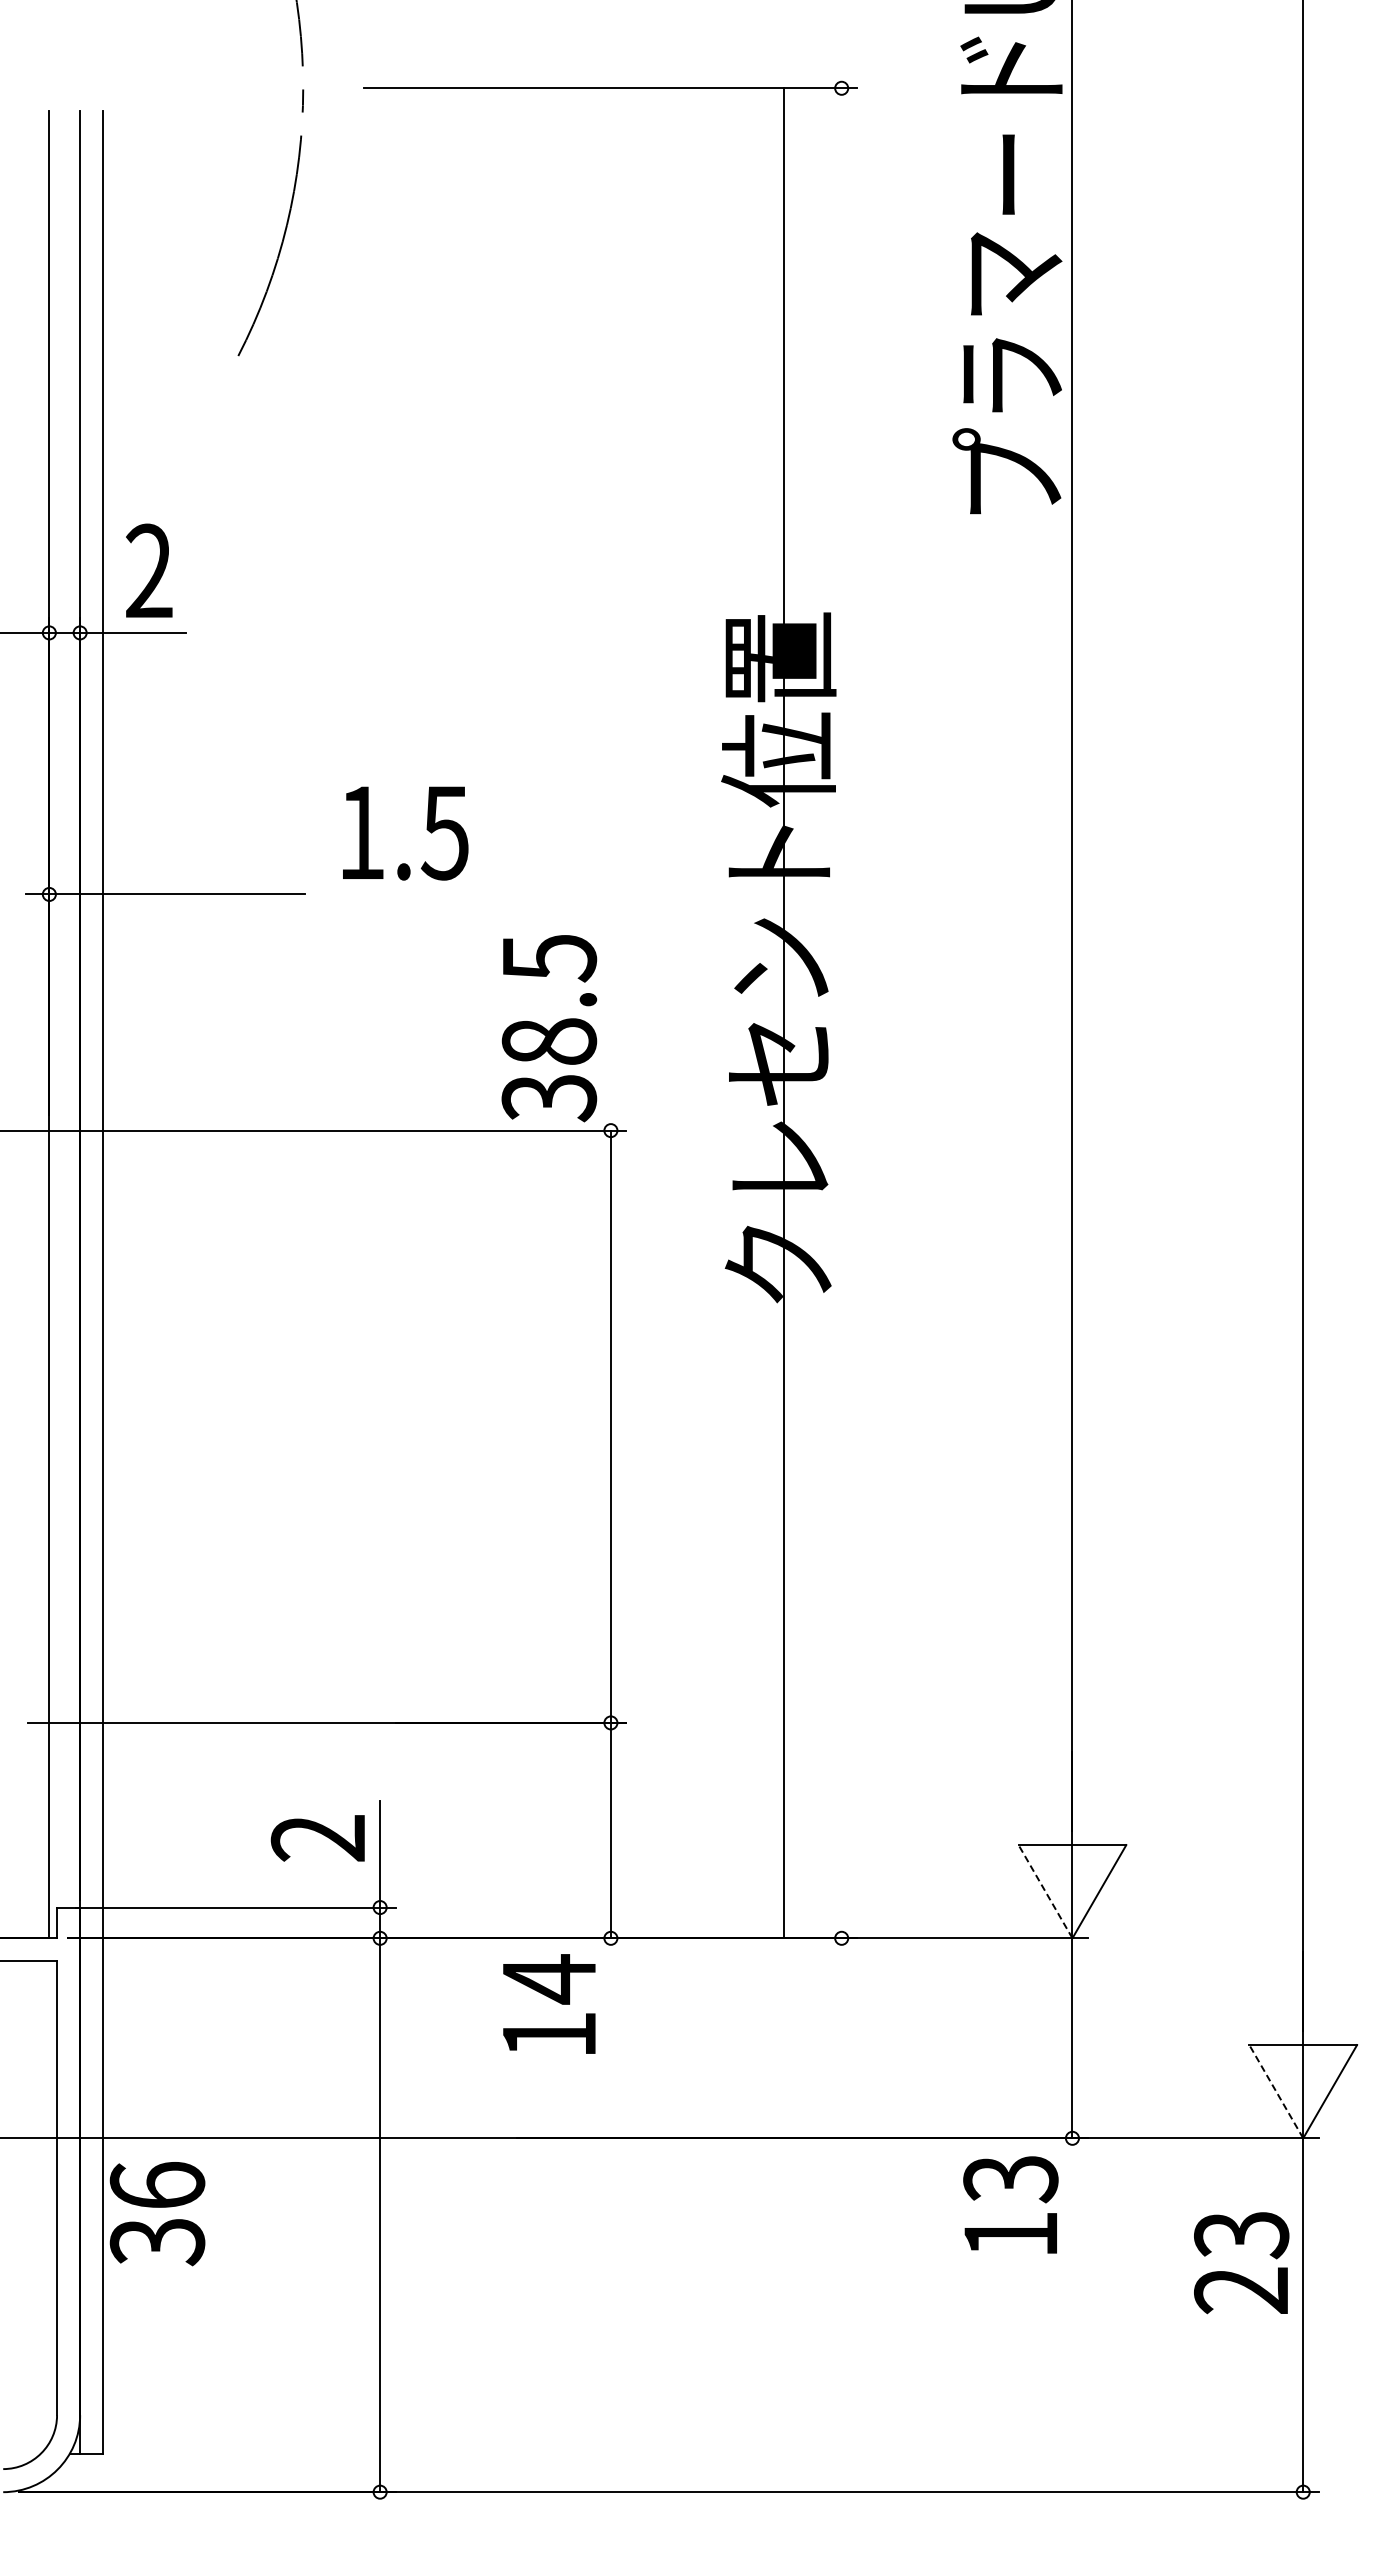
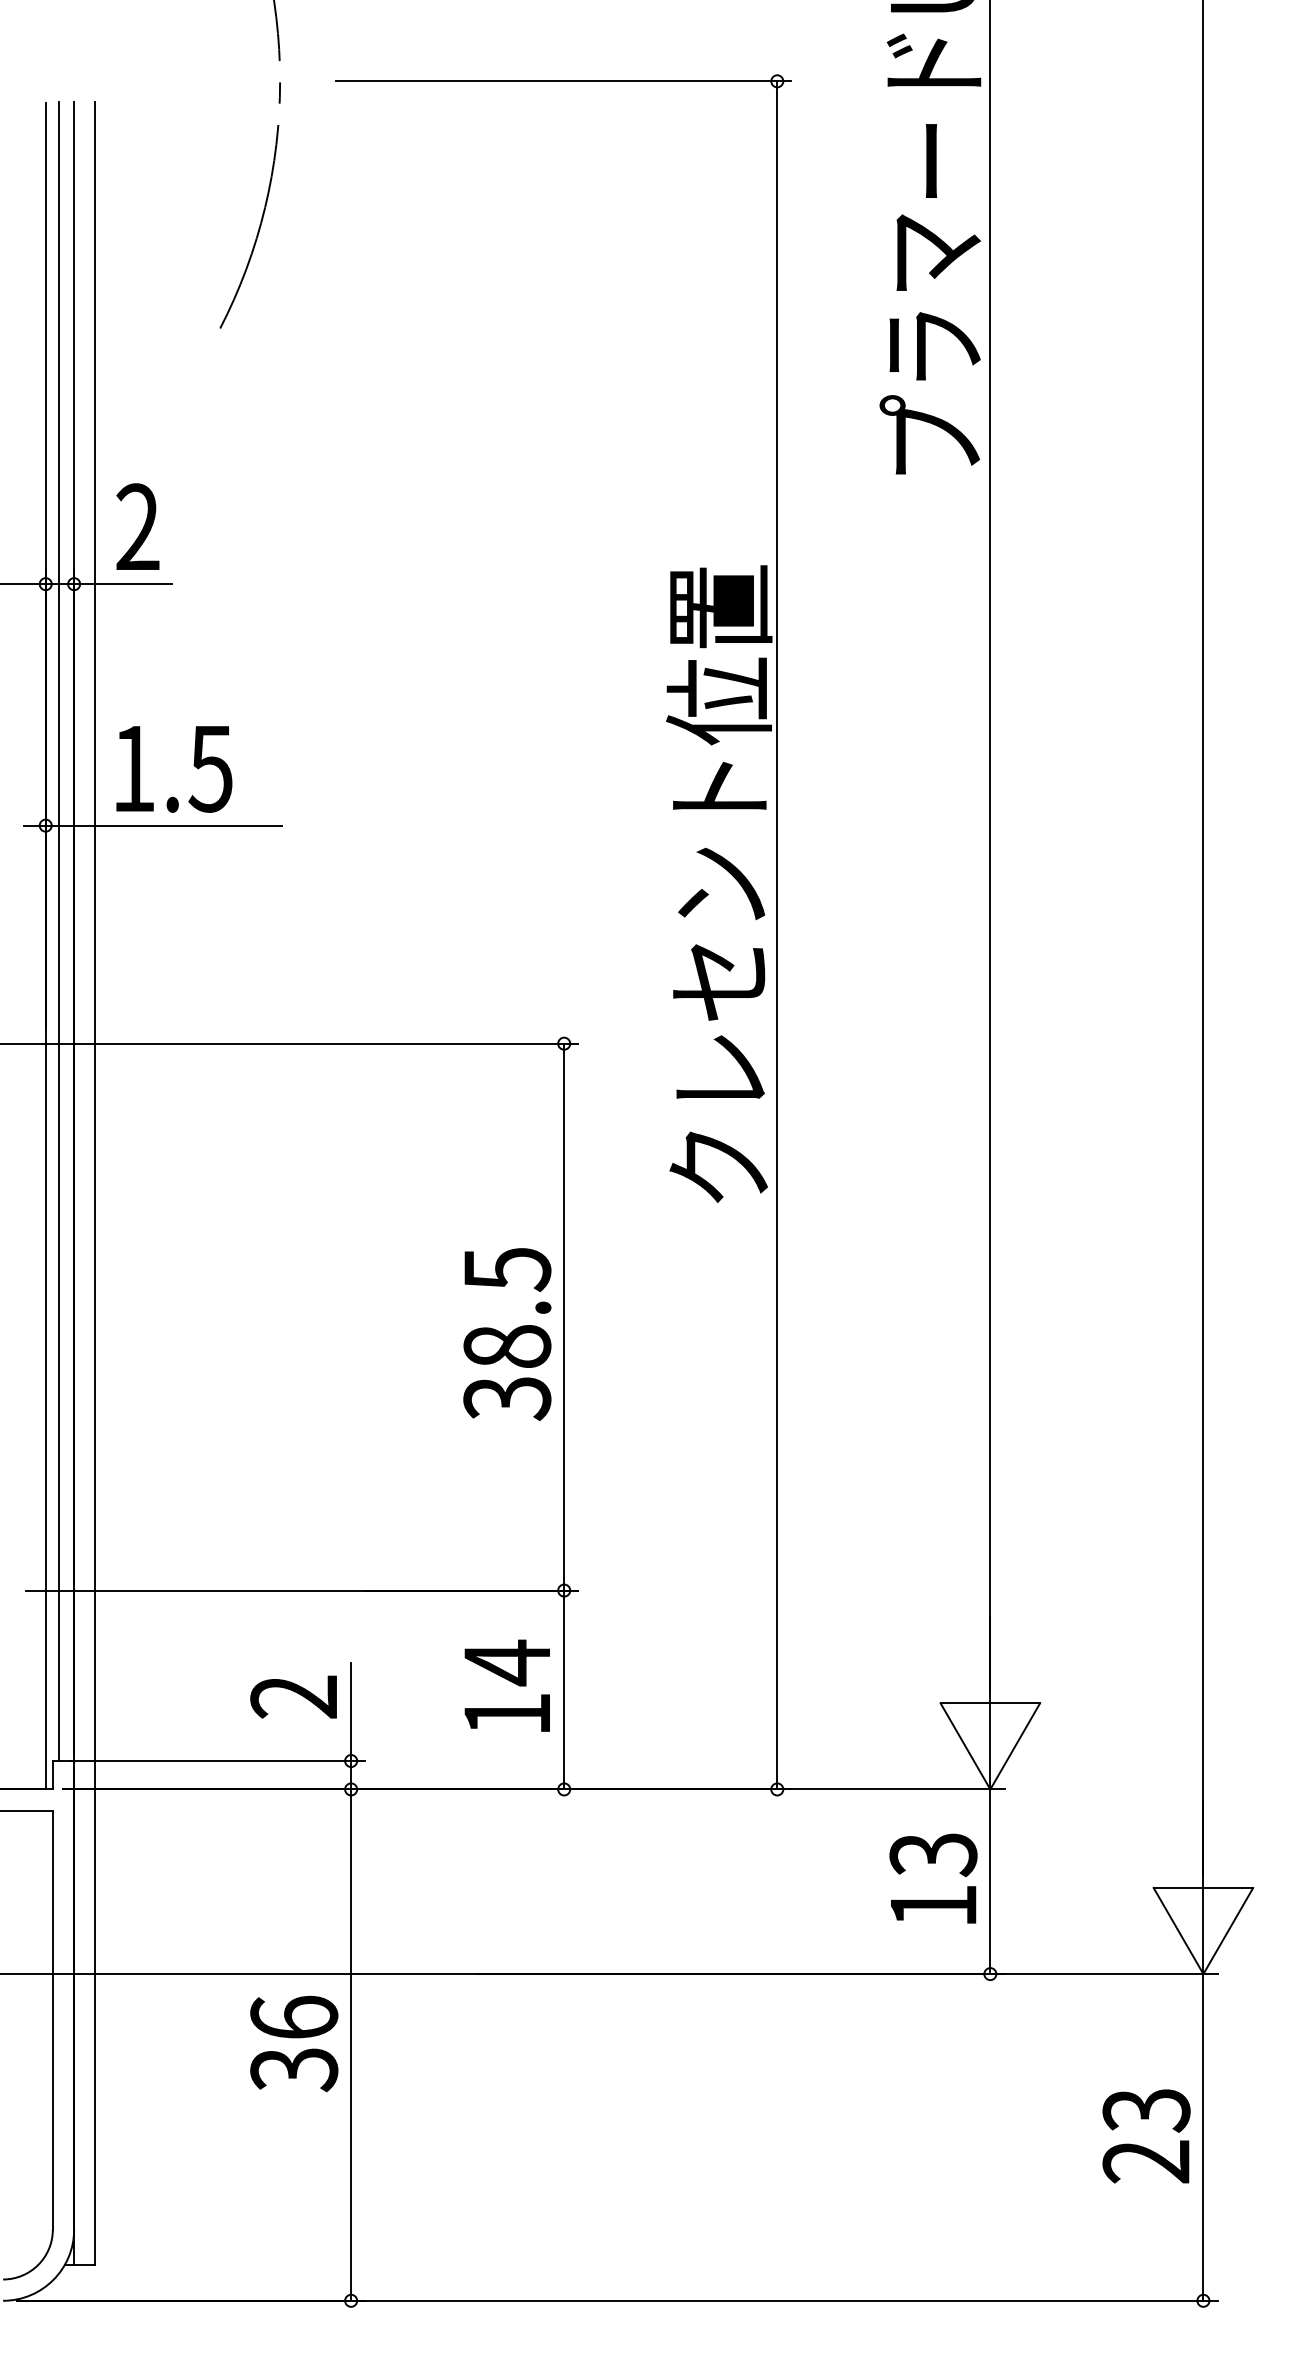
text: (405, 833) -> (174, 769), moved
line: (63, 1008) -> (58, 930), added
line: (783, 1013) -> (777, 935), moved
text: (549, 1028) -> (507, 1334), moved
line: (1045, 1891) -> (965, 1746), dashed -> solid
text: (549, 2003) -> (507, 1685), moved
line: (1276, 2091) -> (1178, 1930), dashed -> solid
text: (1010, 2204) -> (933, 1878), moved
text: (157, 2214) -> (294, 2044), moved
text: (1241, 2263) -> (1146, 2136), moved

